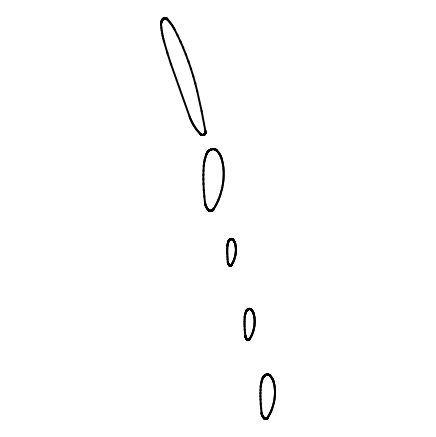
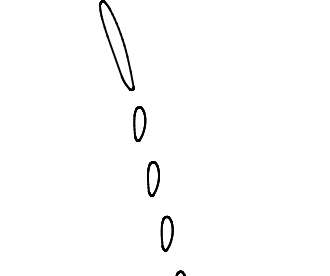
part: (213, 179) -> (139, 123), size x0.71
part: (231, 252) -> (153, 179), size x1.67
part: (249, 324) -> (167, 233), size x1.43

